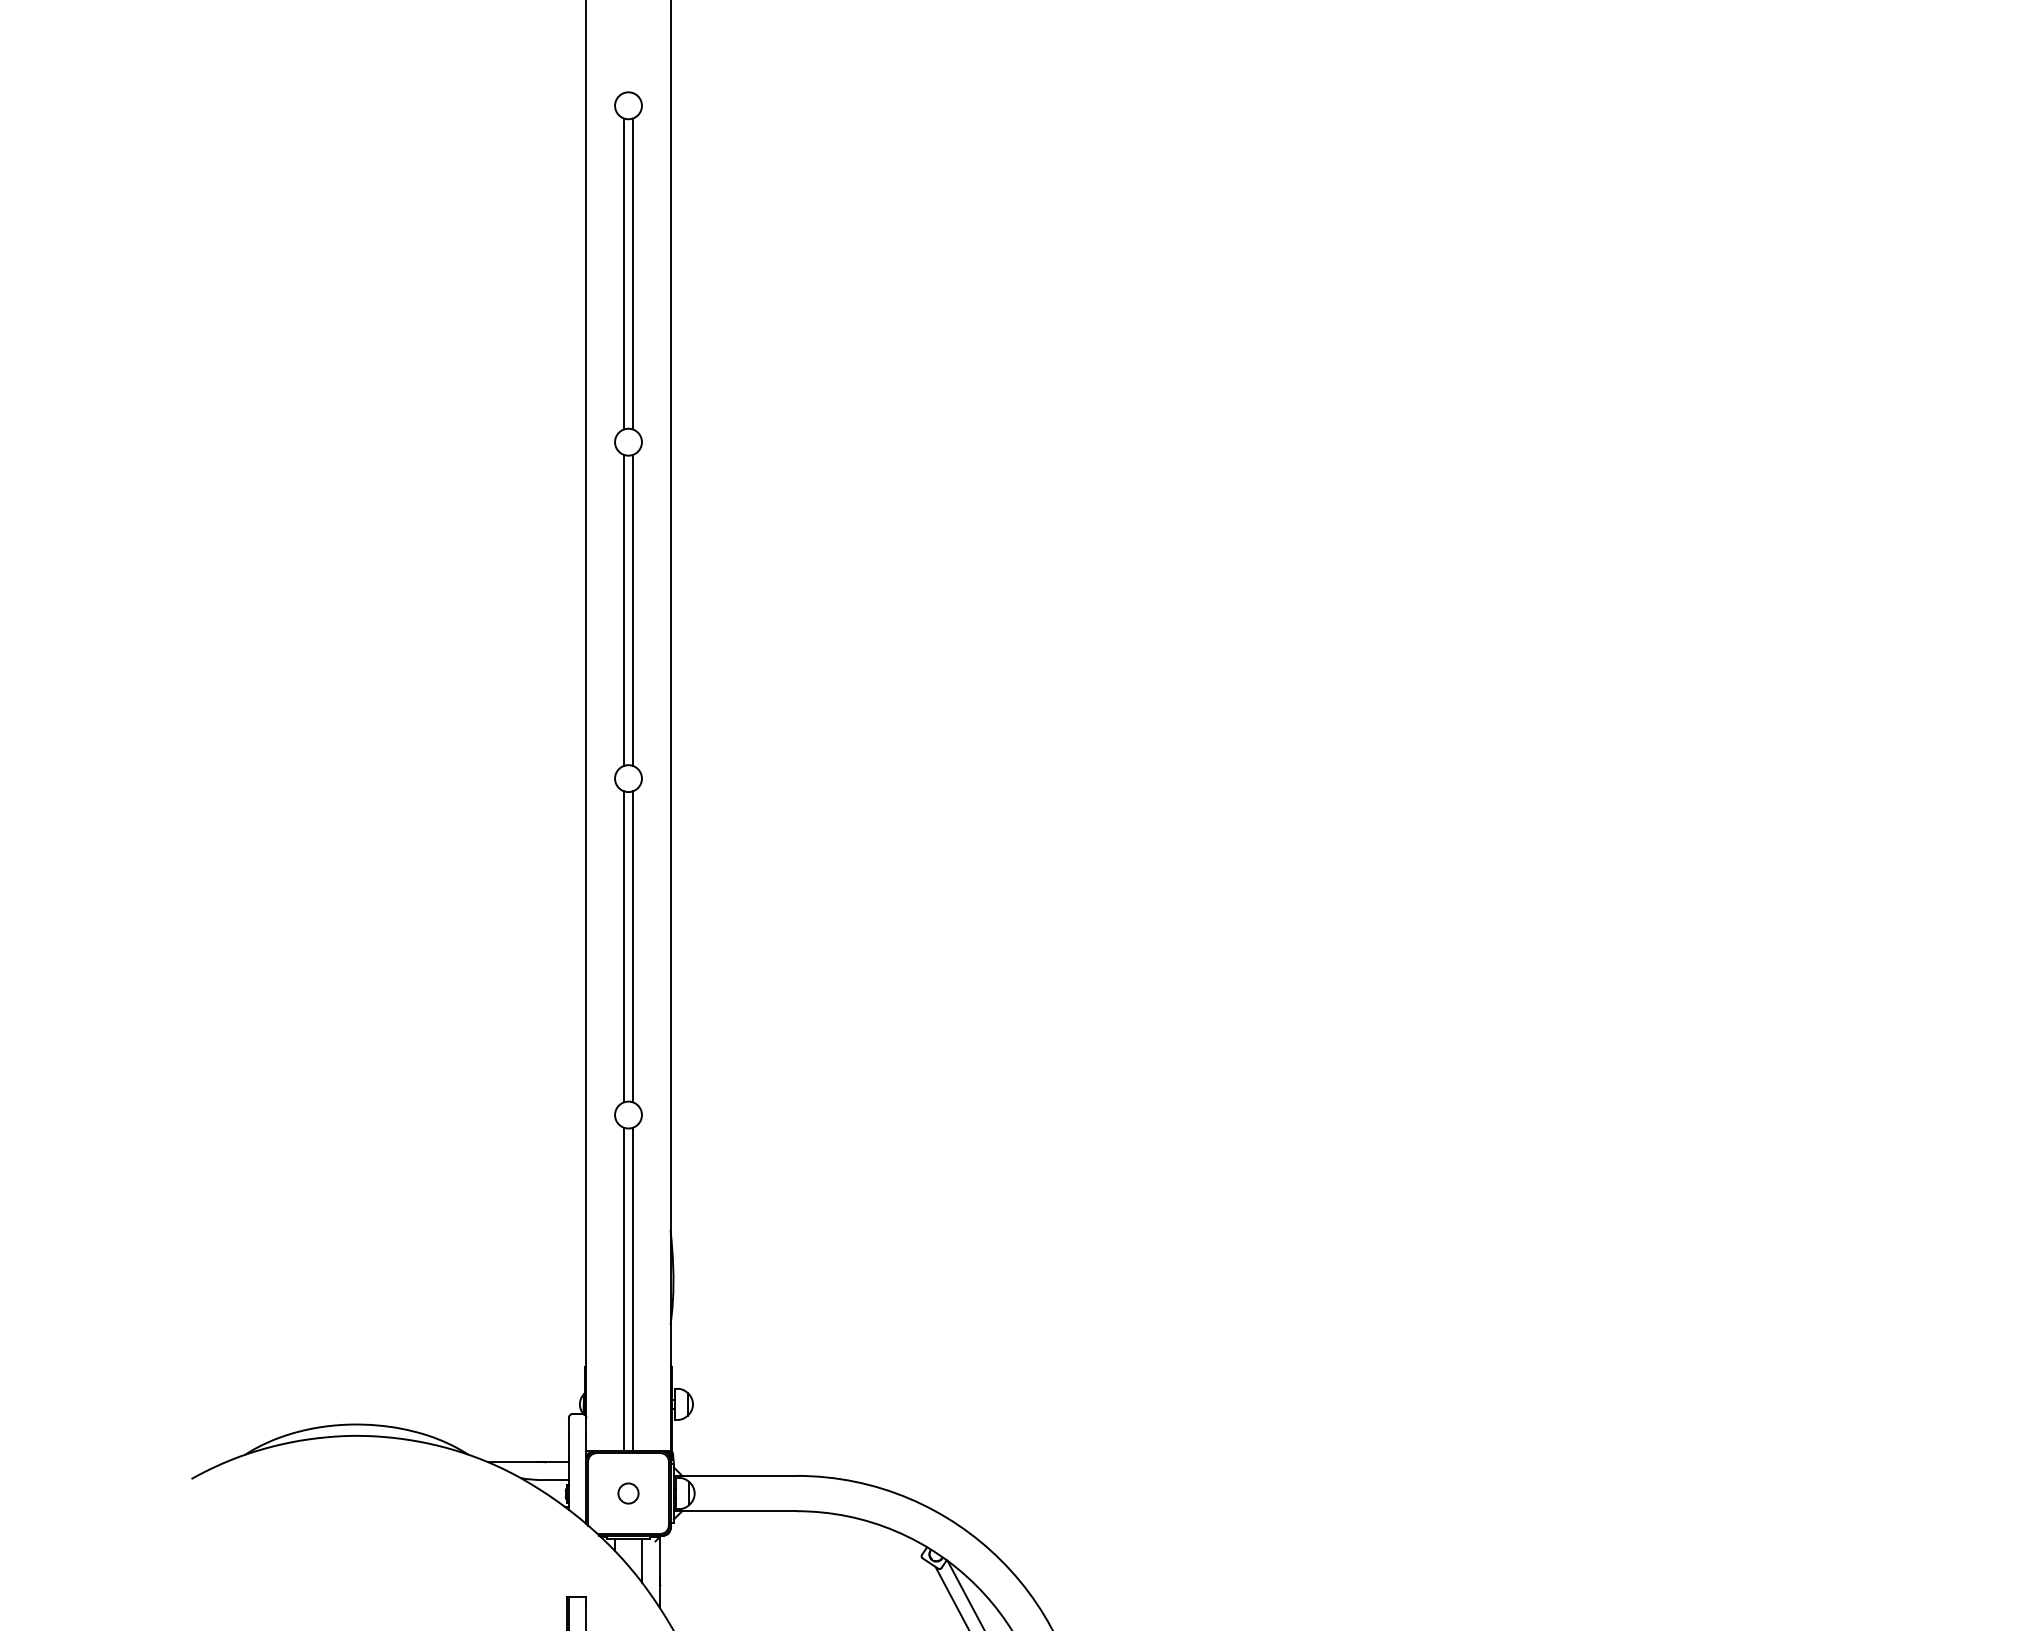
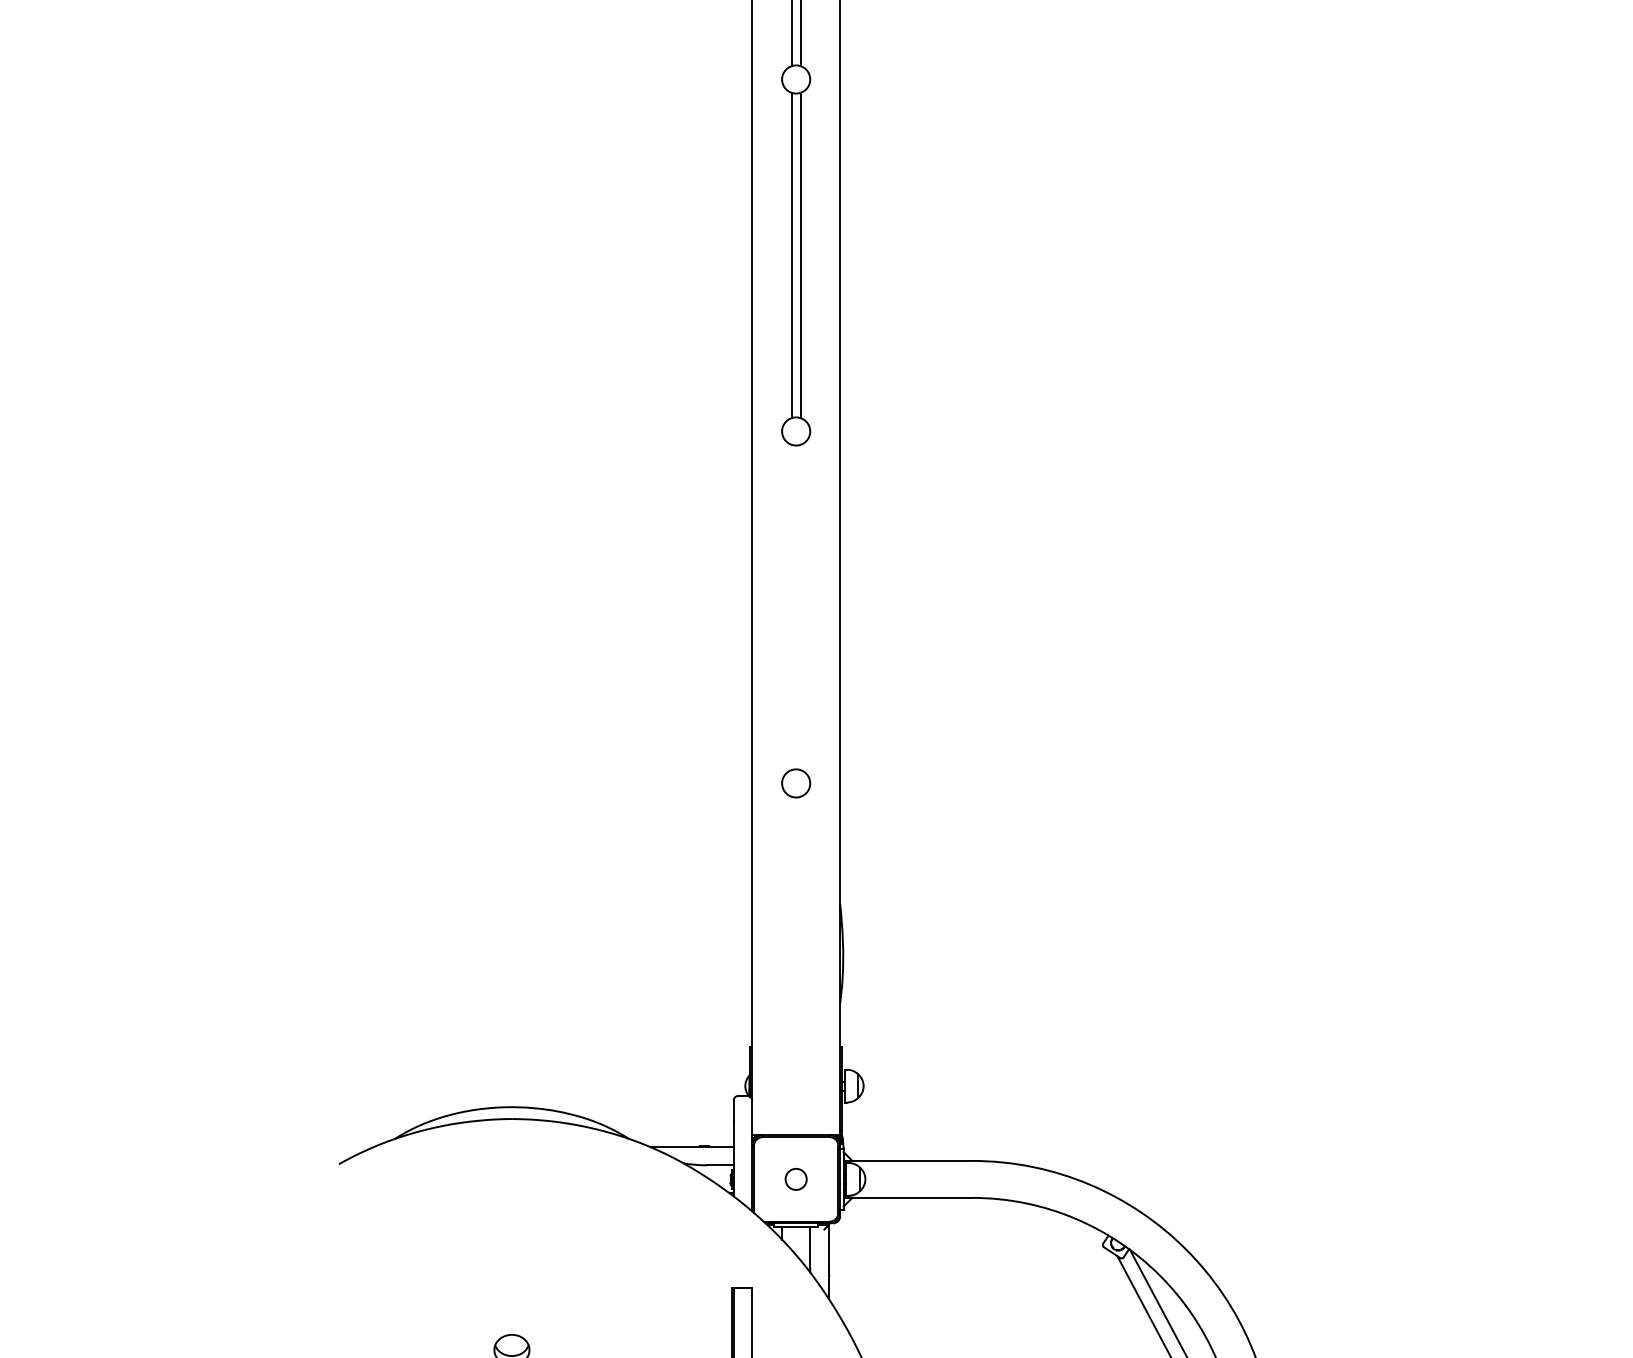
line: (624, 946) -> (791, 607), removed
line: (632, 946) -> (800, 607), removed
line: (624, 1289) -> (791, 965), removed
line: (632, 1289) -> (800, 965), removed

